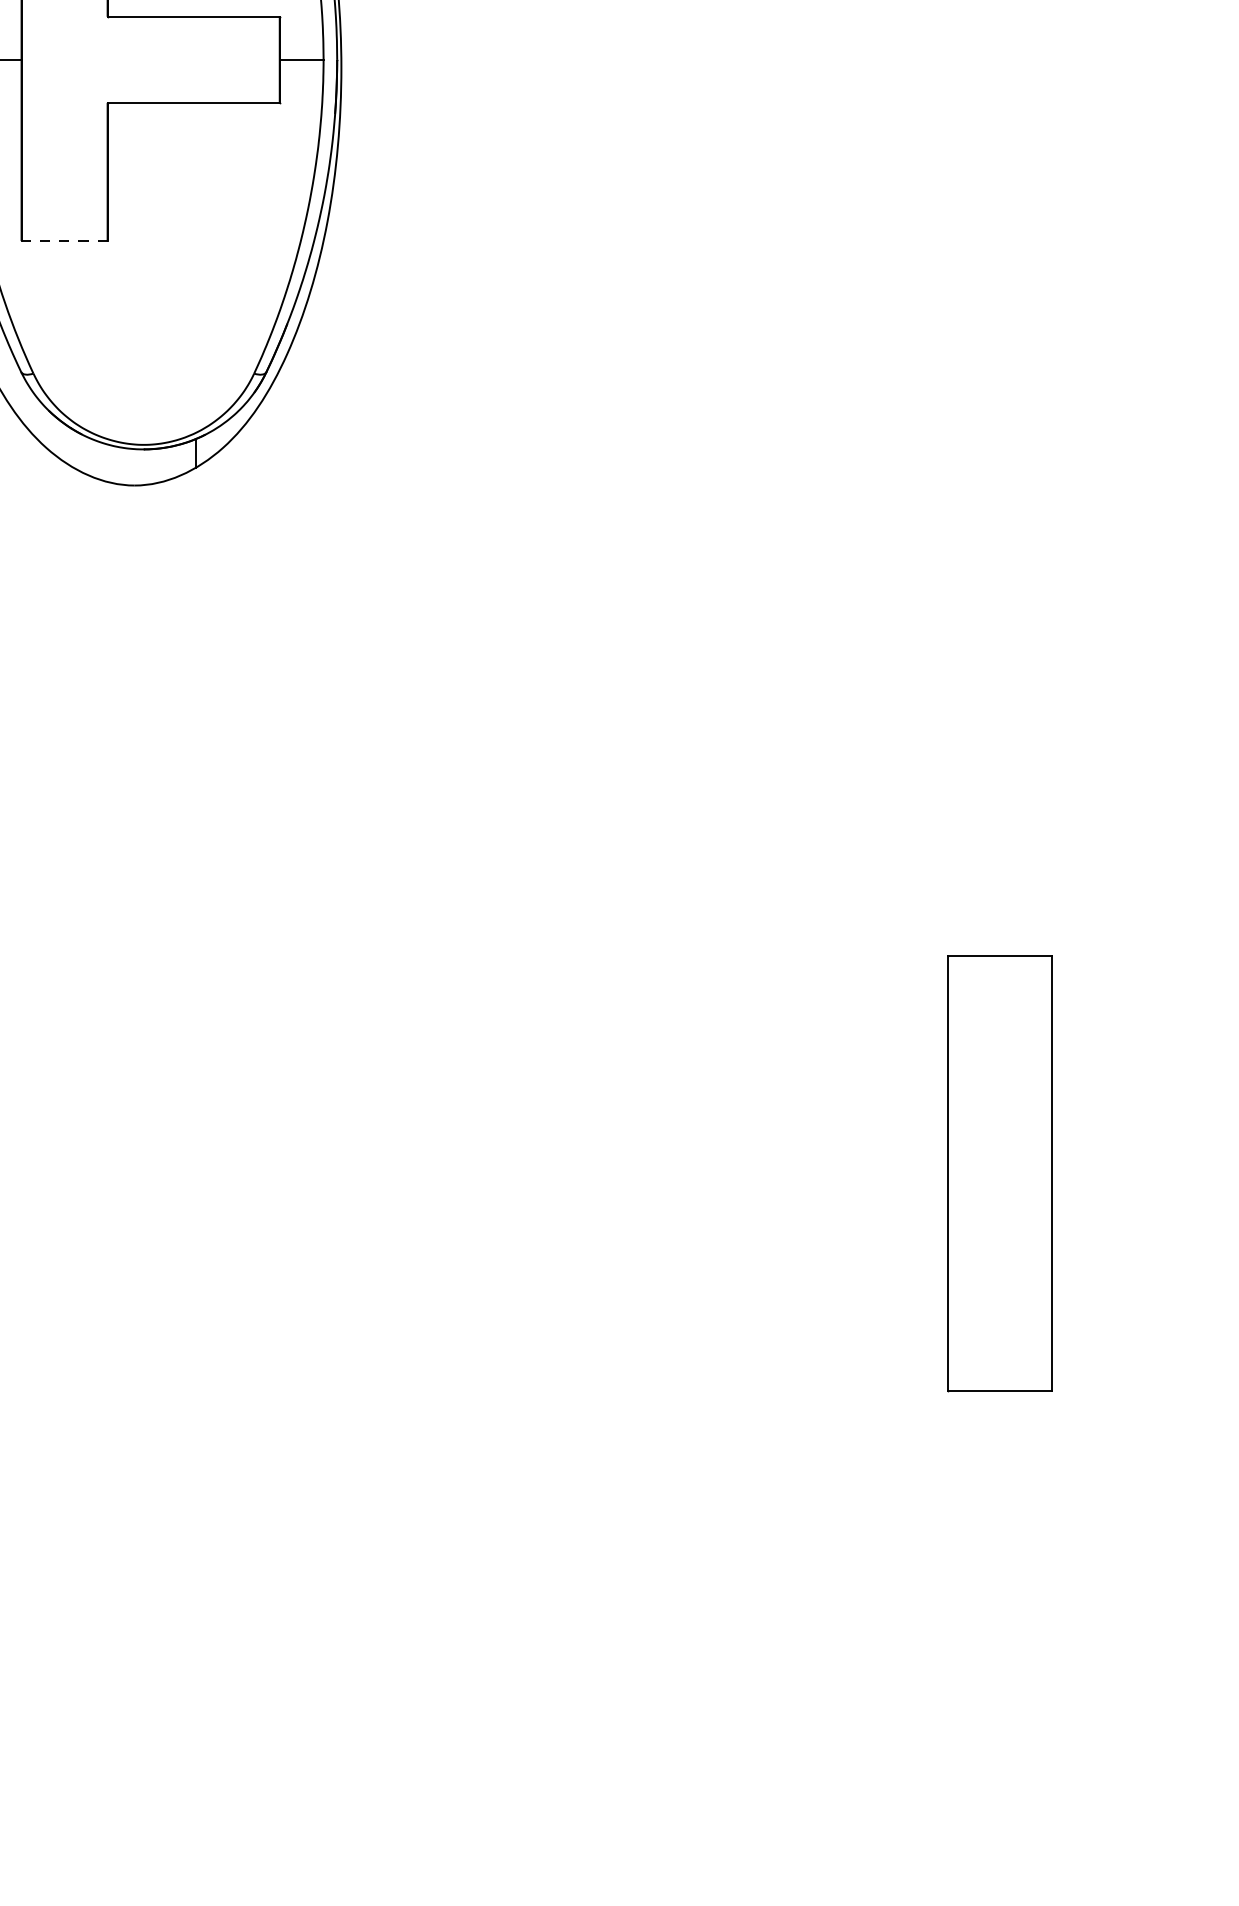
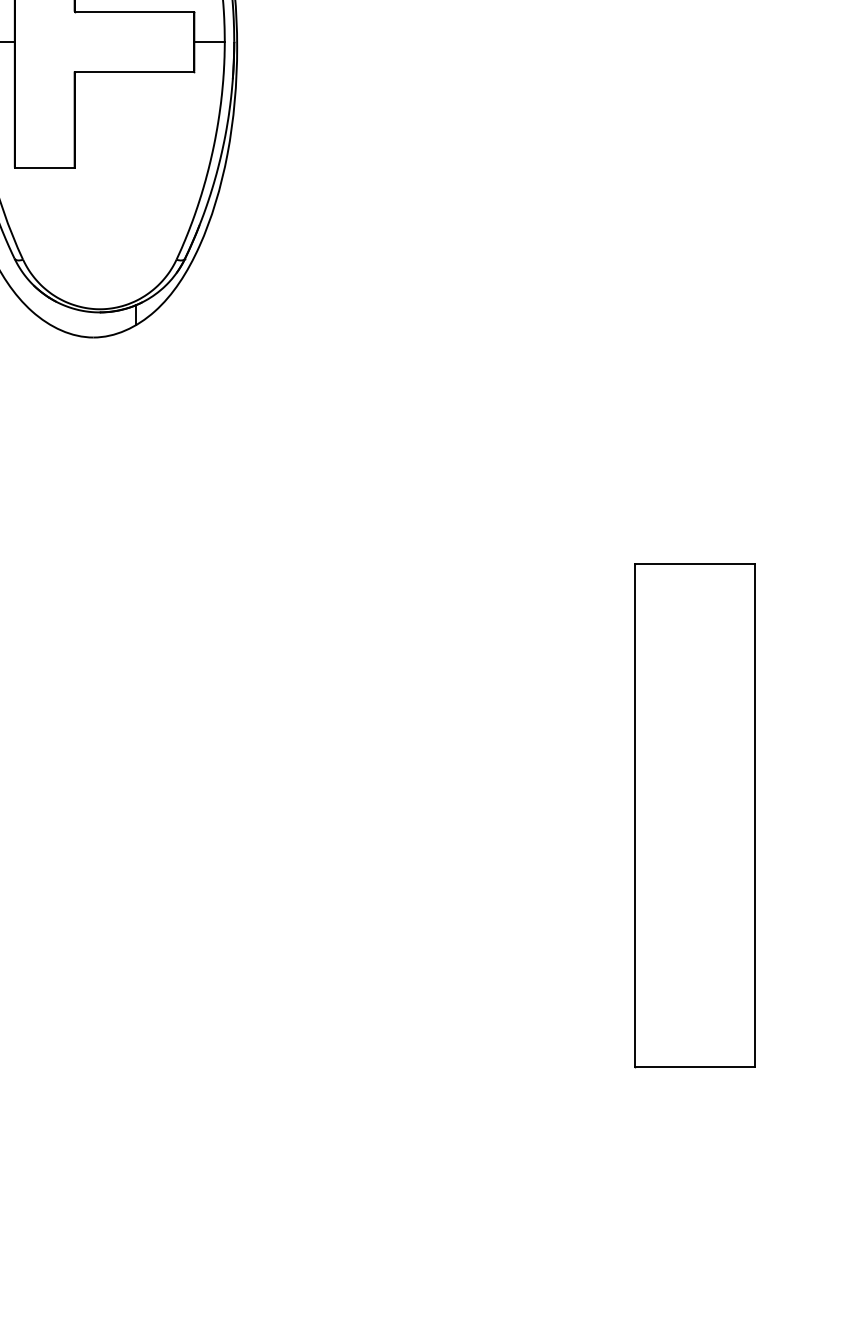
line: (64, 240) -> (44, 167), dashed -> solid
part: (999, 1173) -> (694, 815), size x1.67

